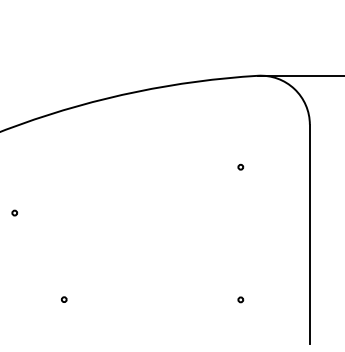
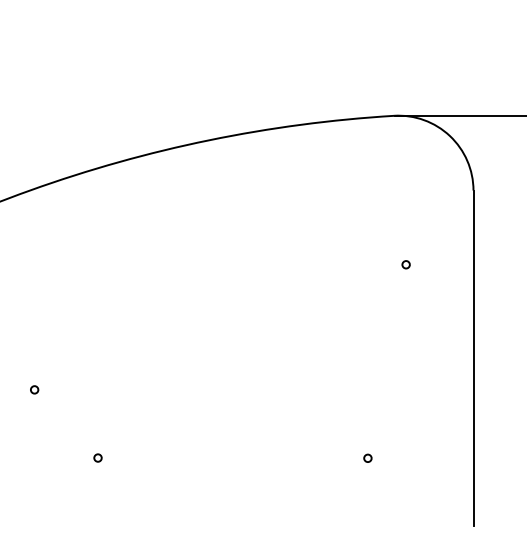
circle: (240, 166) -> (405, 263), moved
circle: (14, 212) -> (34, 388), moved

